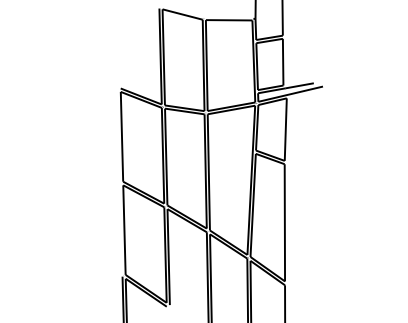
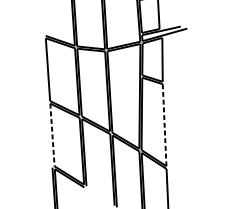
line: (284, 222) -> (164, 124), solid -> dashed
line: (124, 230) -> (52, 135), solid -> dashed

